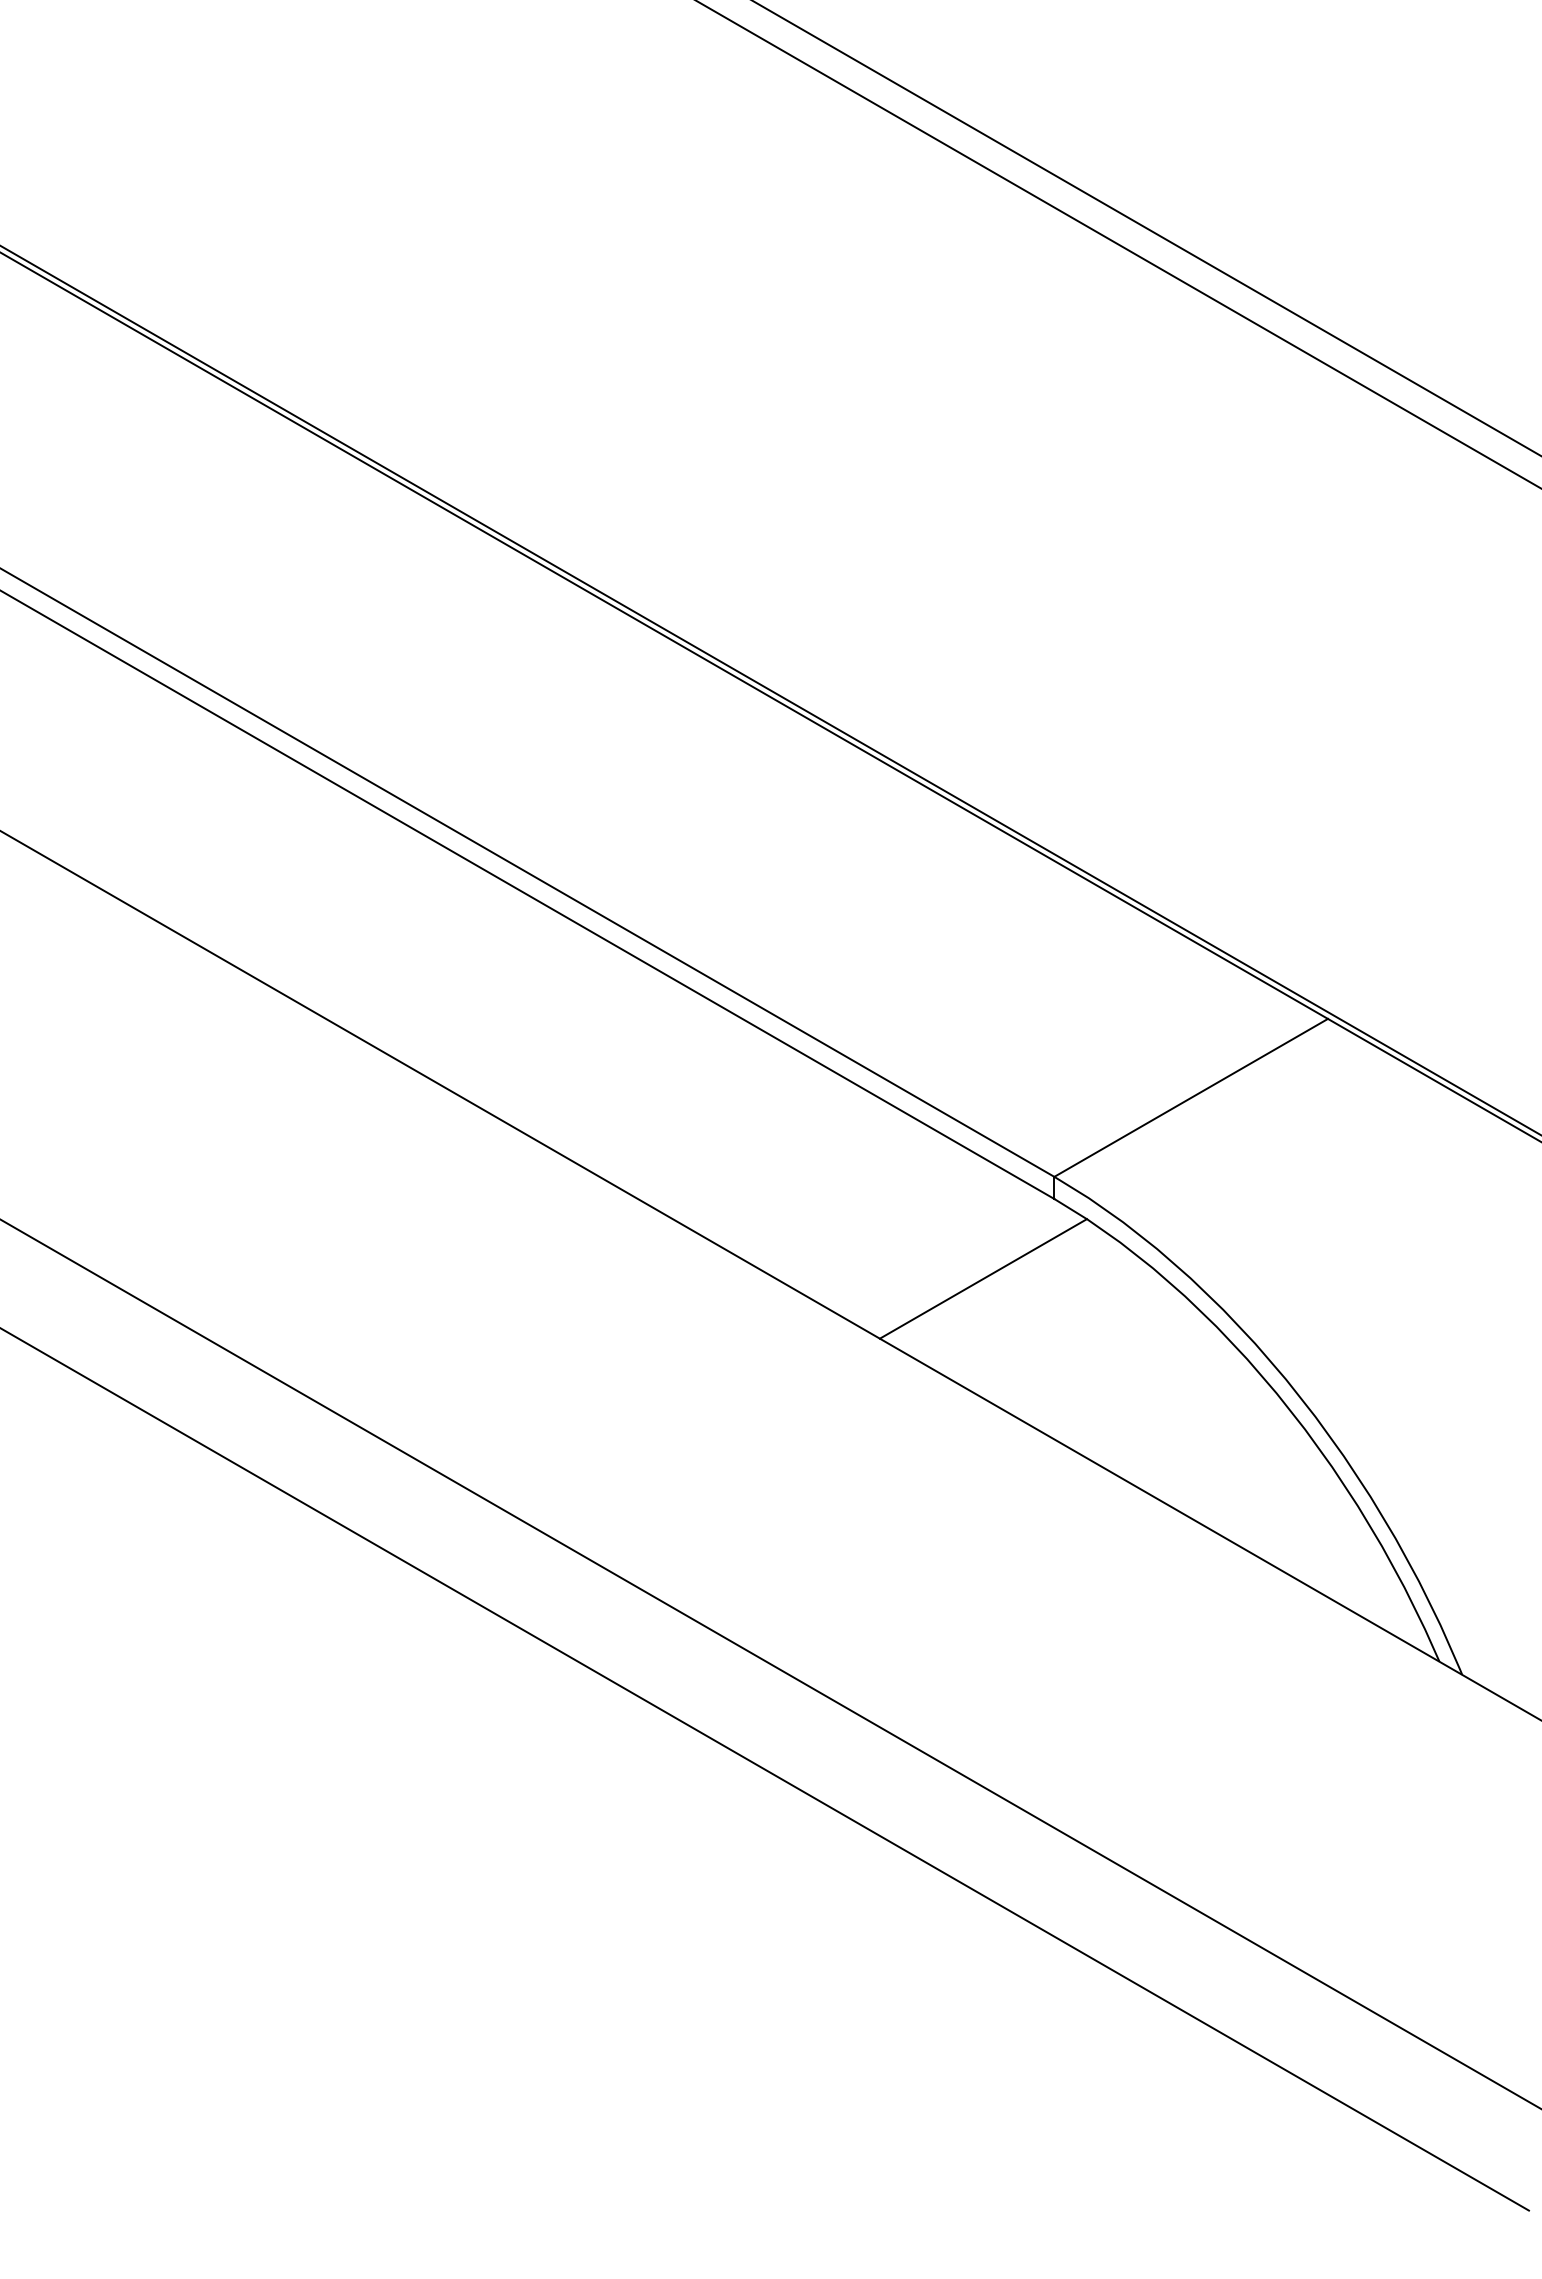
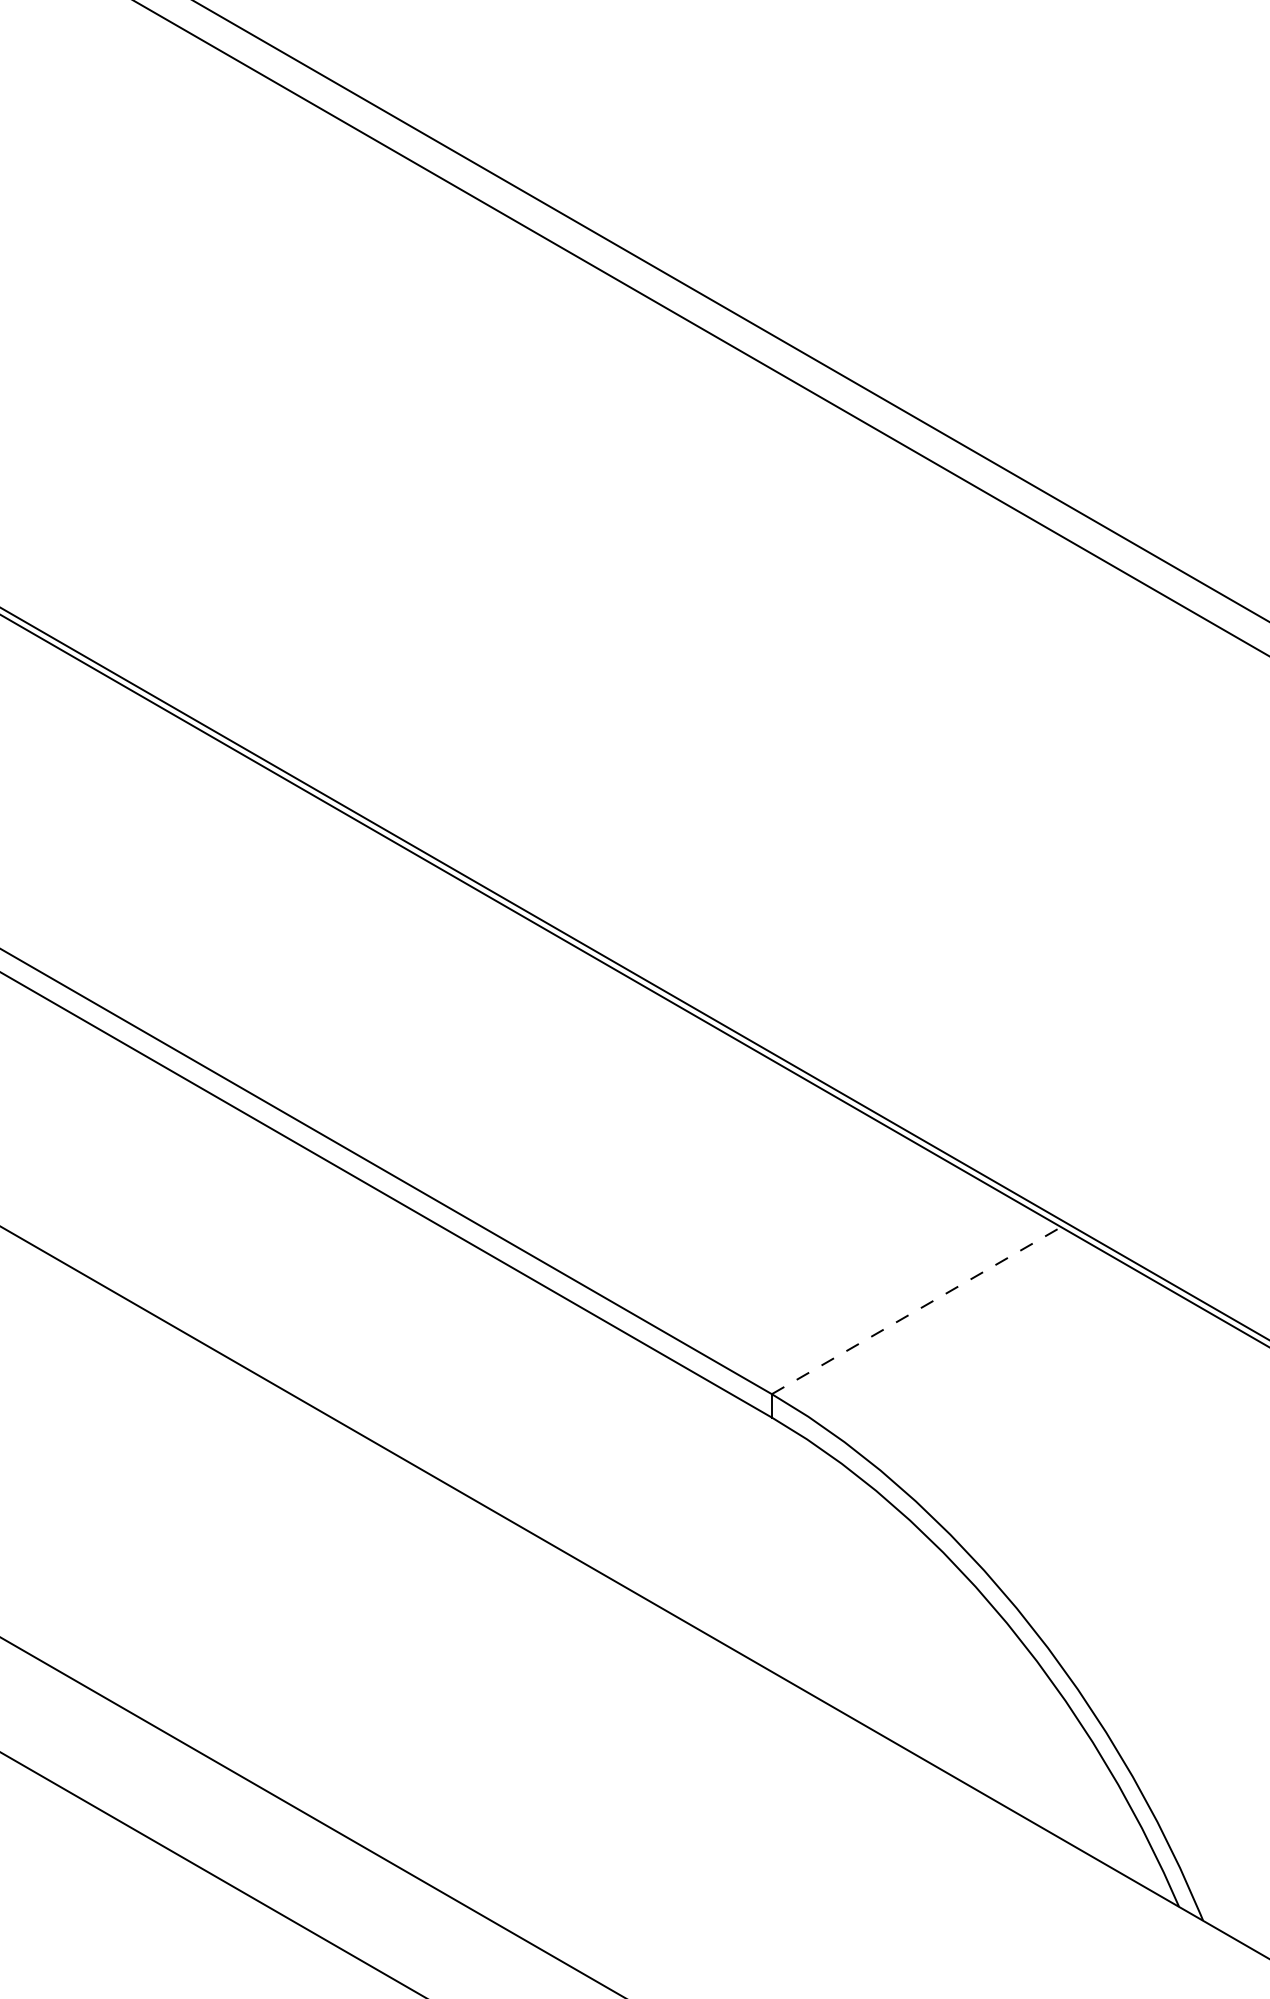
line: (1191, 1097) -> (916, 1310), solid -> dashed
line: (982, 1278) -> (695, 1501), removed

